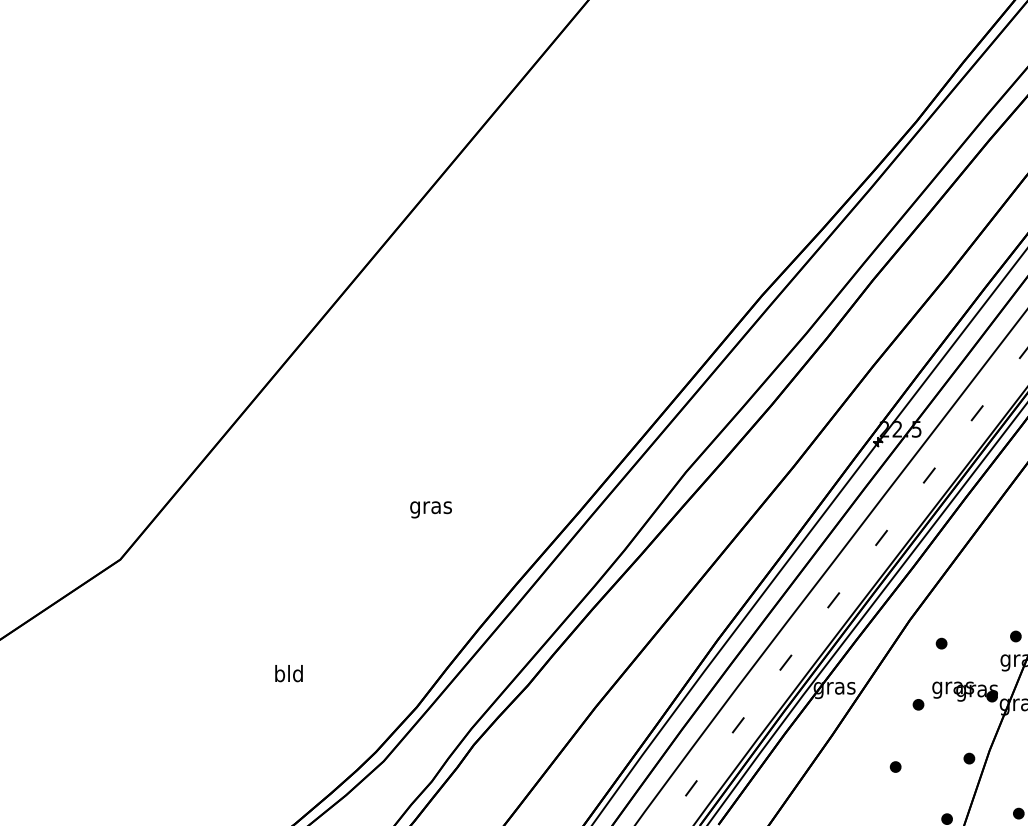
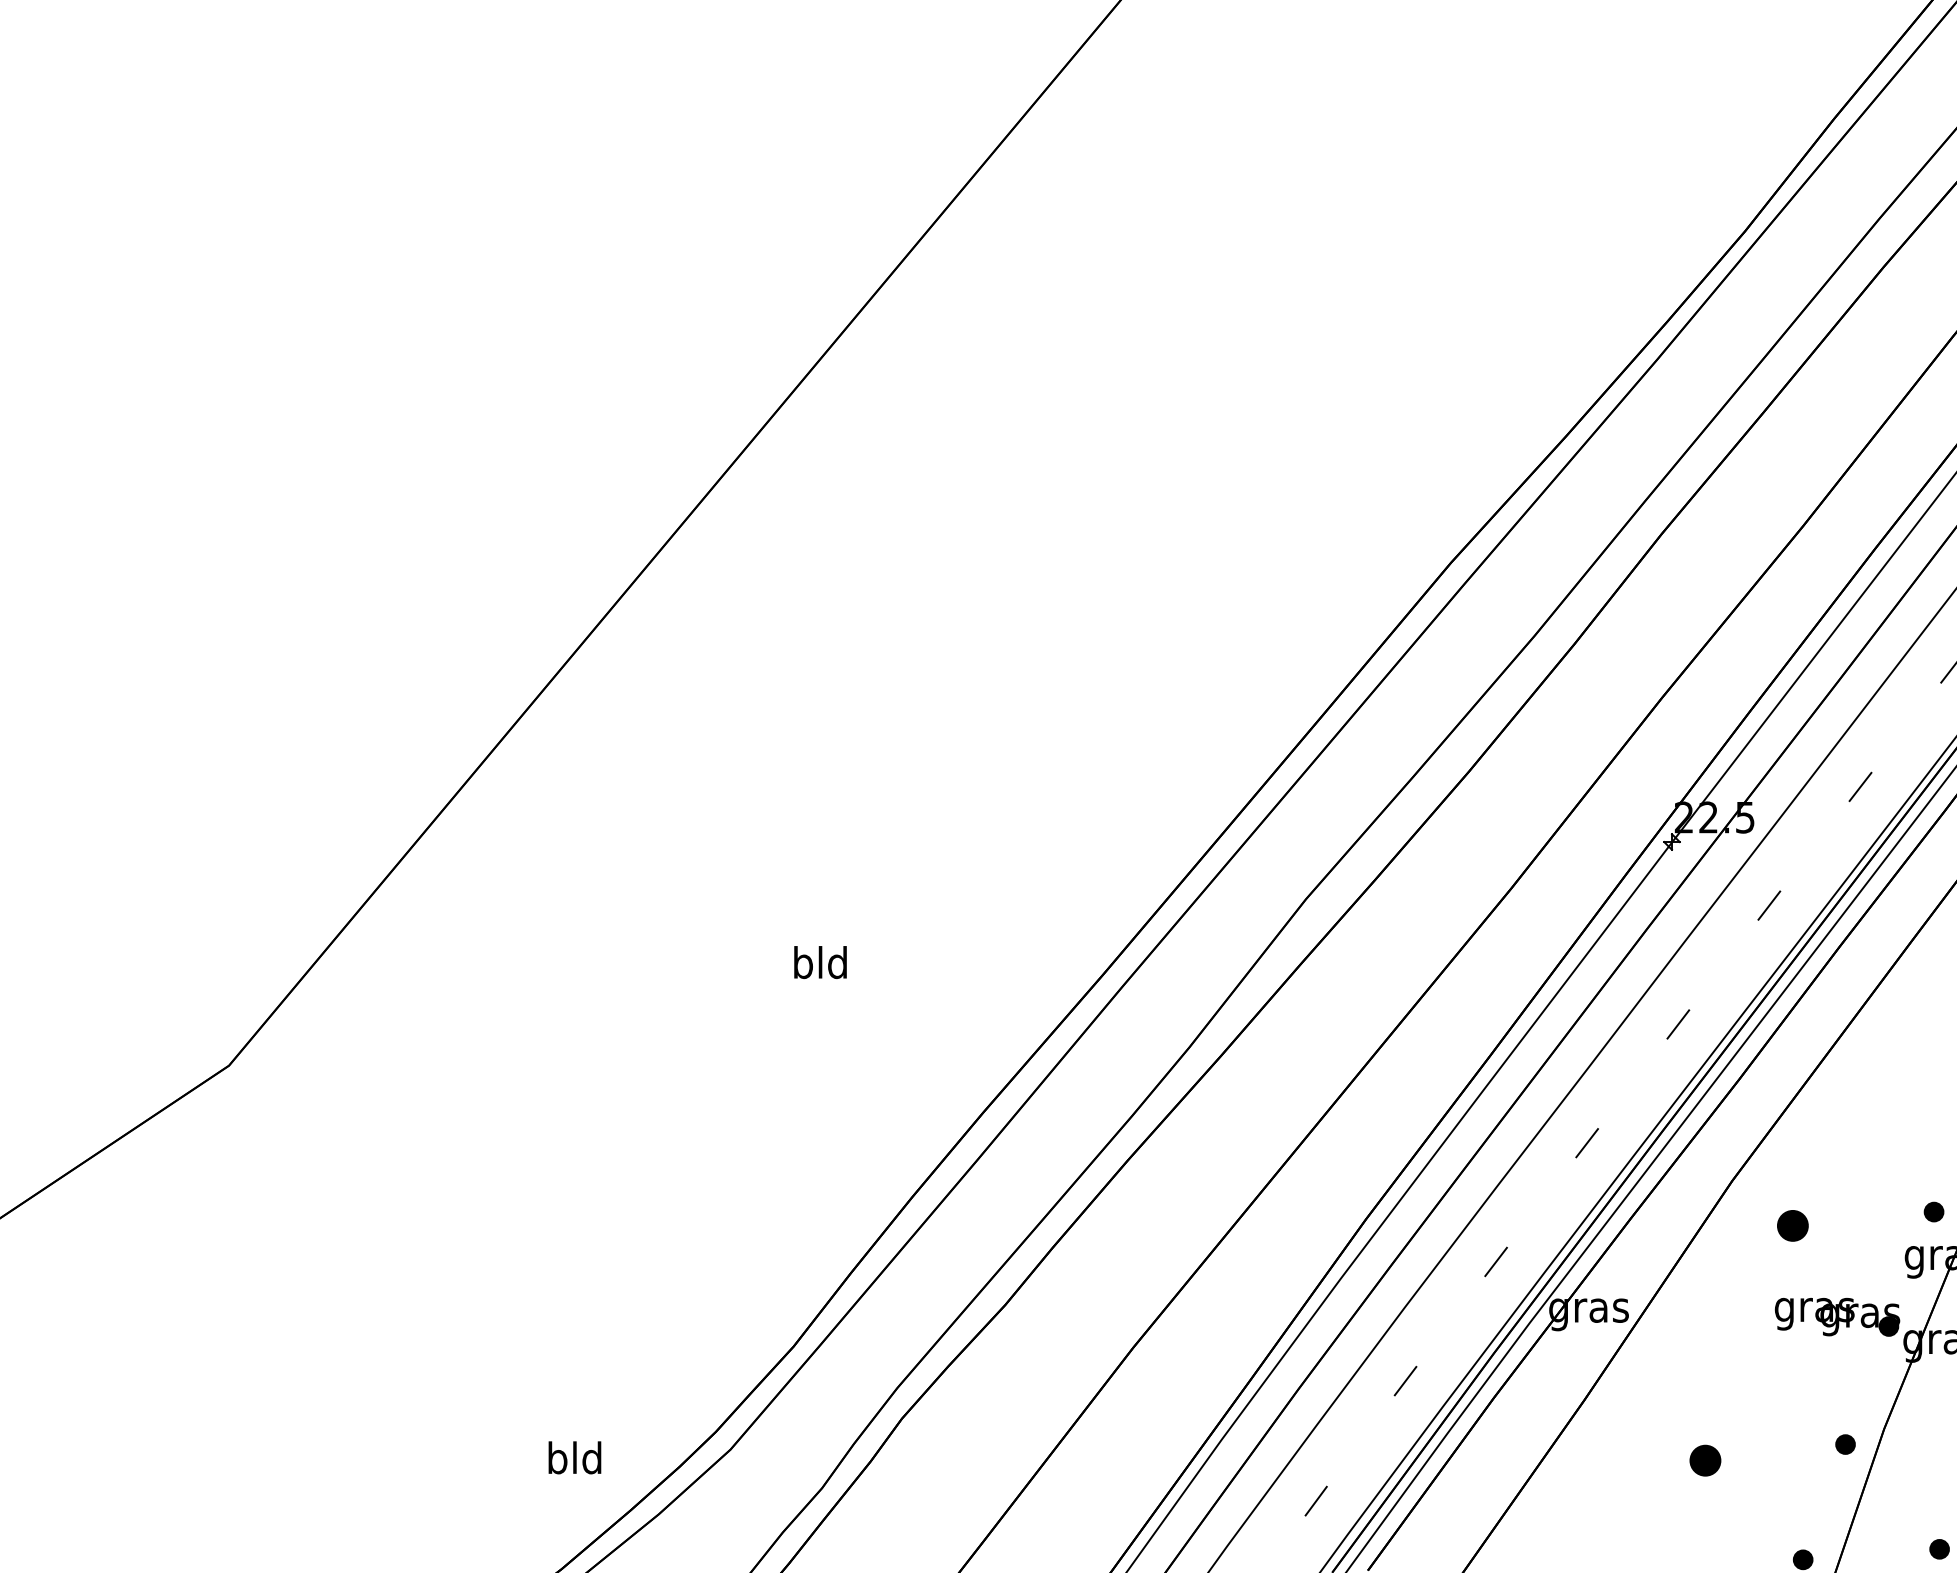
text: (430, 507) -> (819, 966), gras -> bld
part: (941, 643) -> (1792, 1225), size x1.6
text: (288, 673) -> (573, 1457), moved
part: (918, 704) -> (1748, 1341), removed
part: (895, 766) -> (1704, 1459), size x1.6

